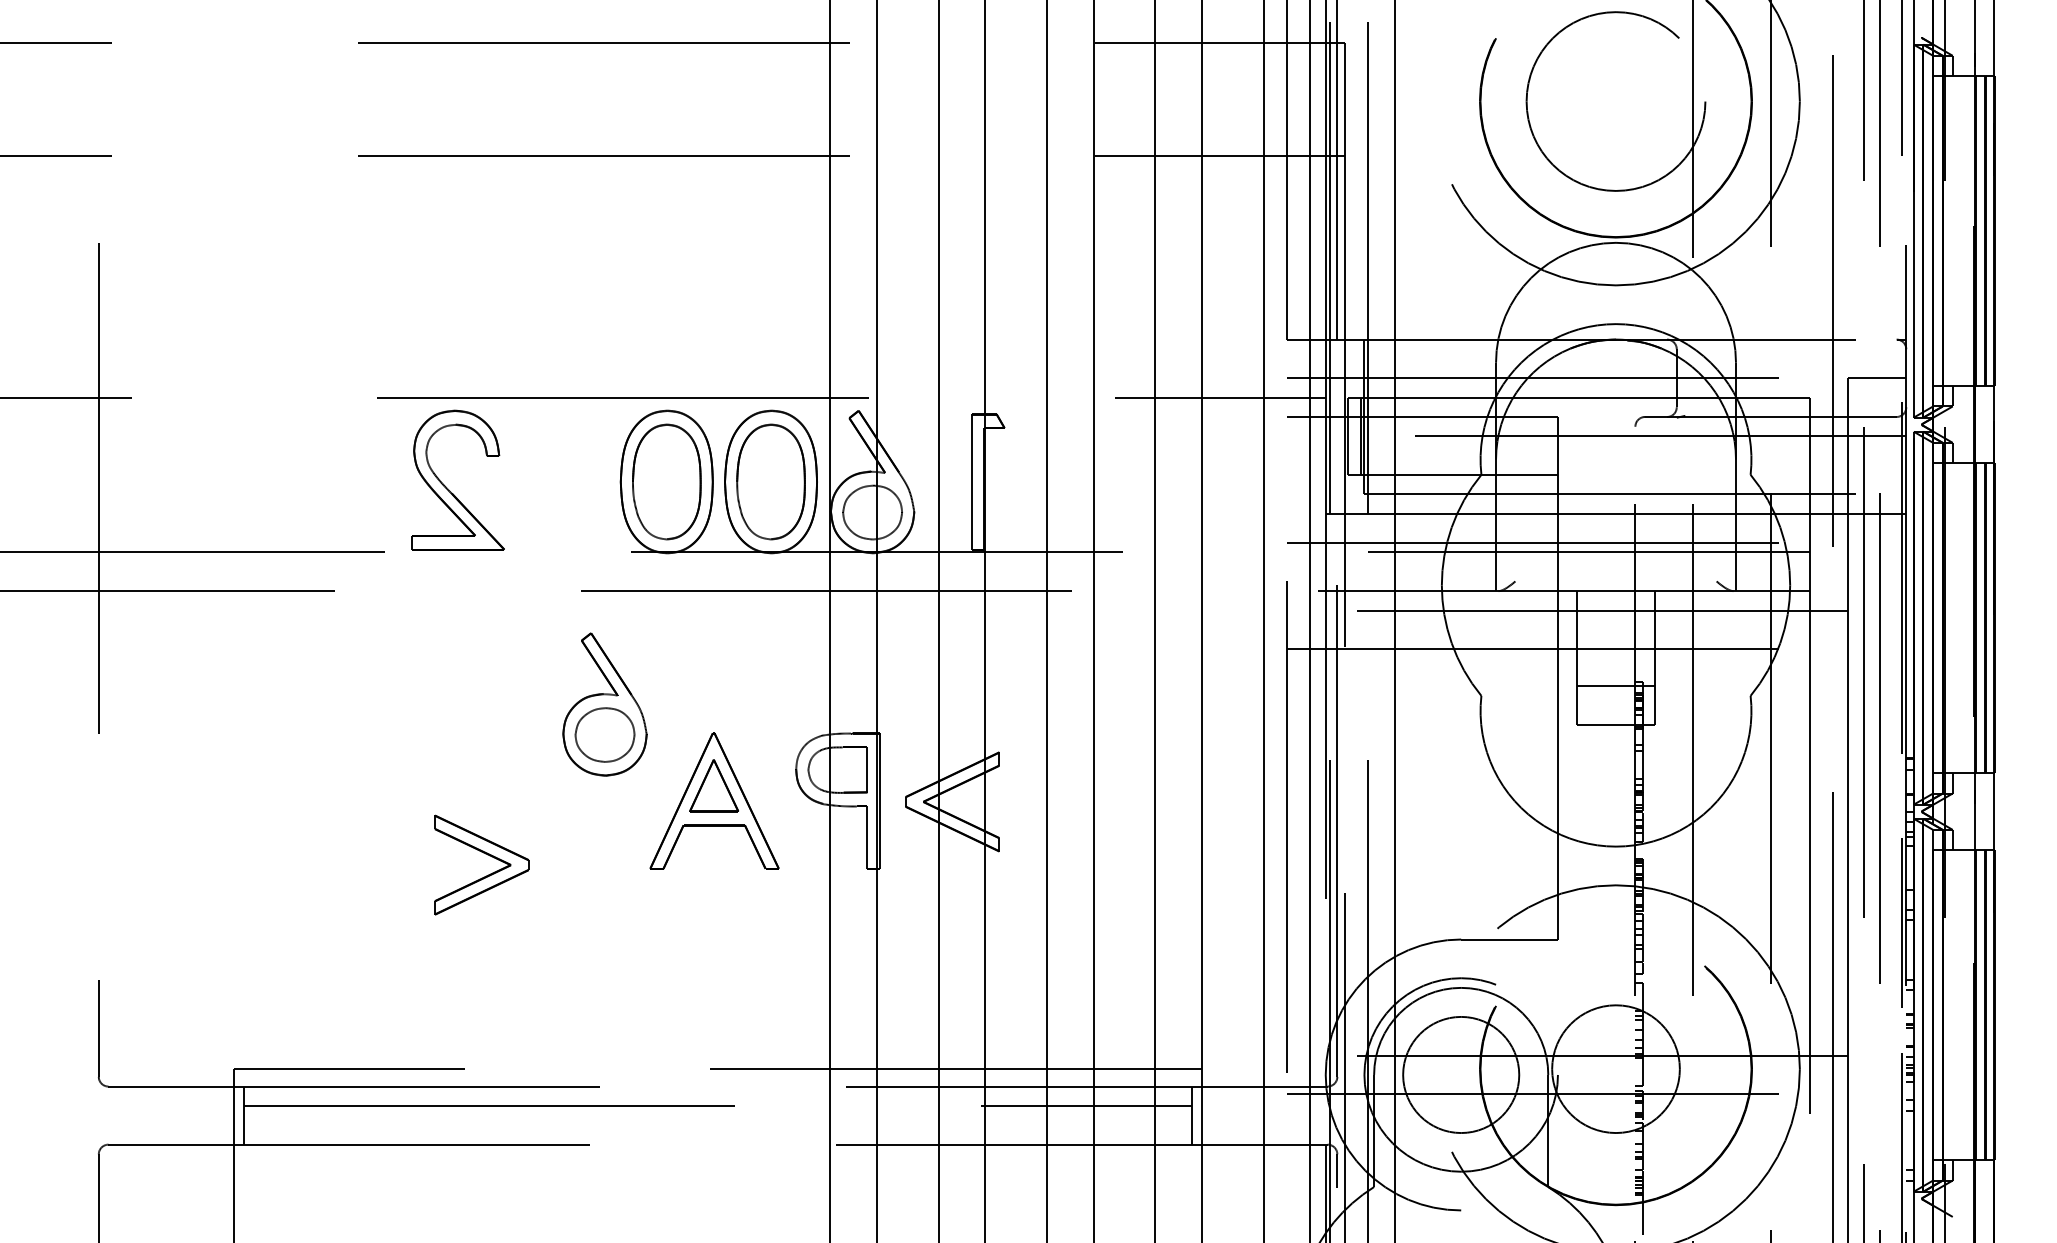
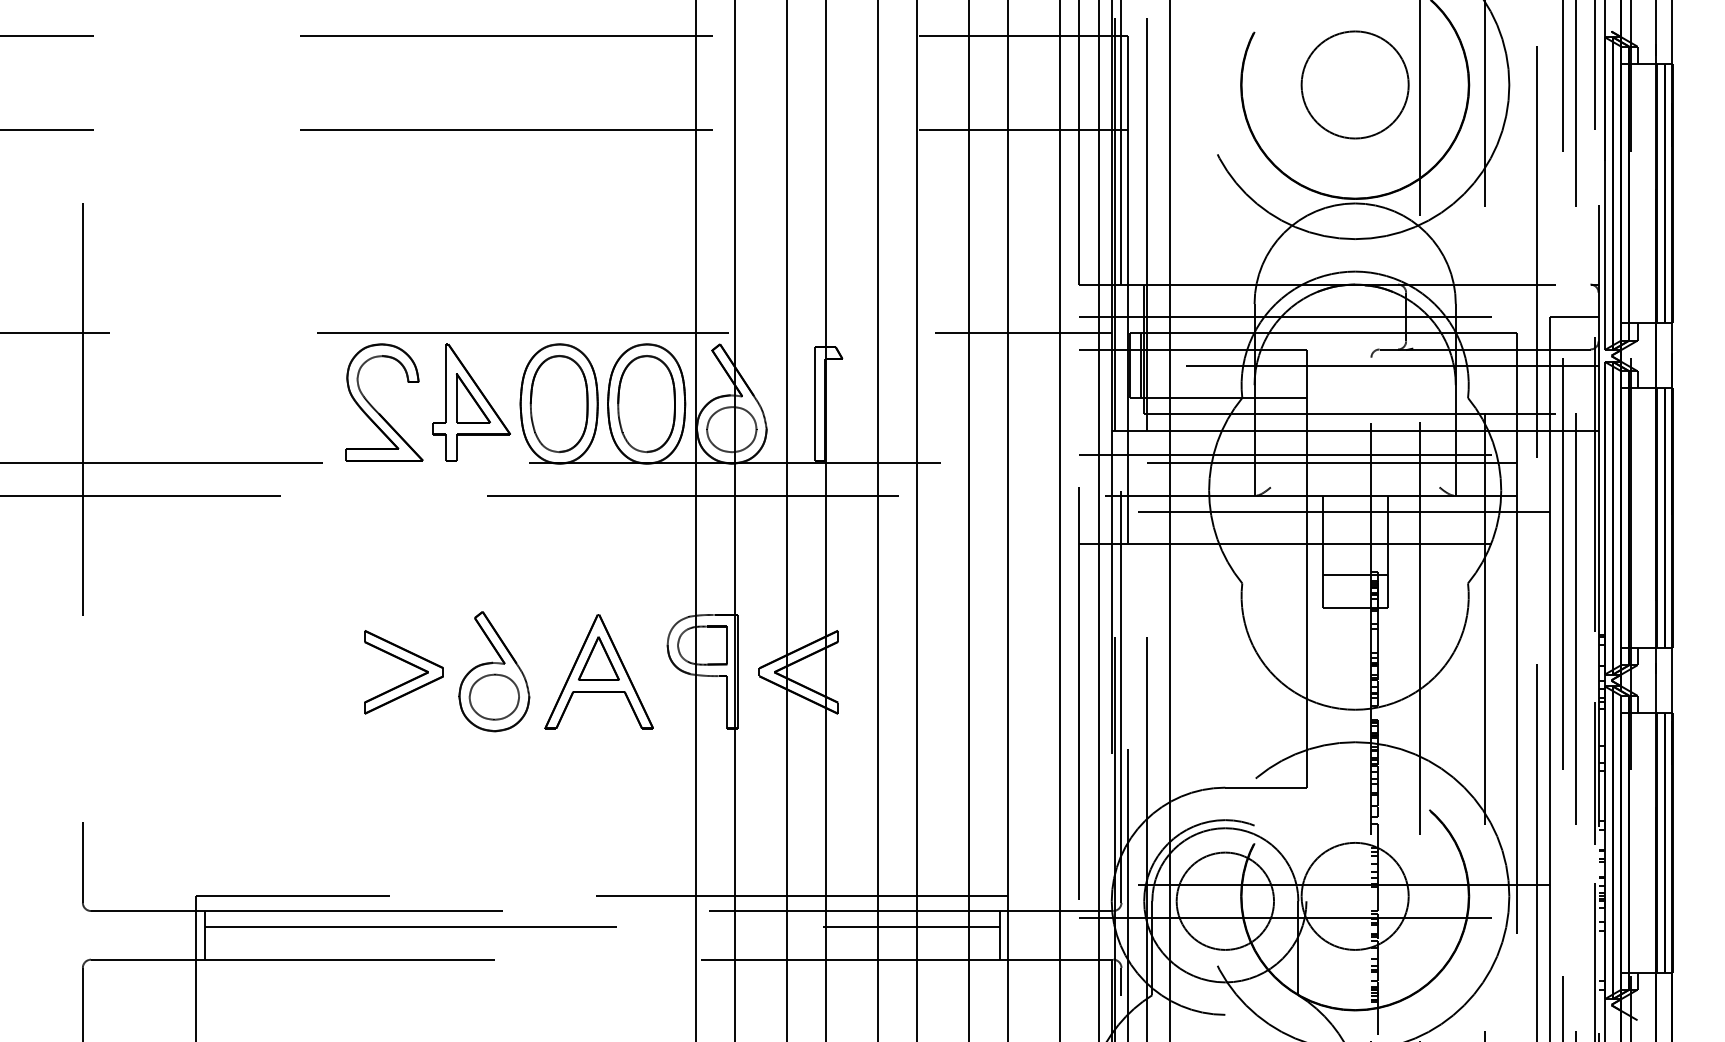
circle: (1615, 100) -> (1354, 84), size x0.71
part: (562, 480) -> (471, 402), added
part: (605, 704) -> (494, 671), moved
part: (487, 874) -> (408, 680), moved

